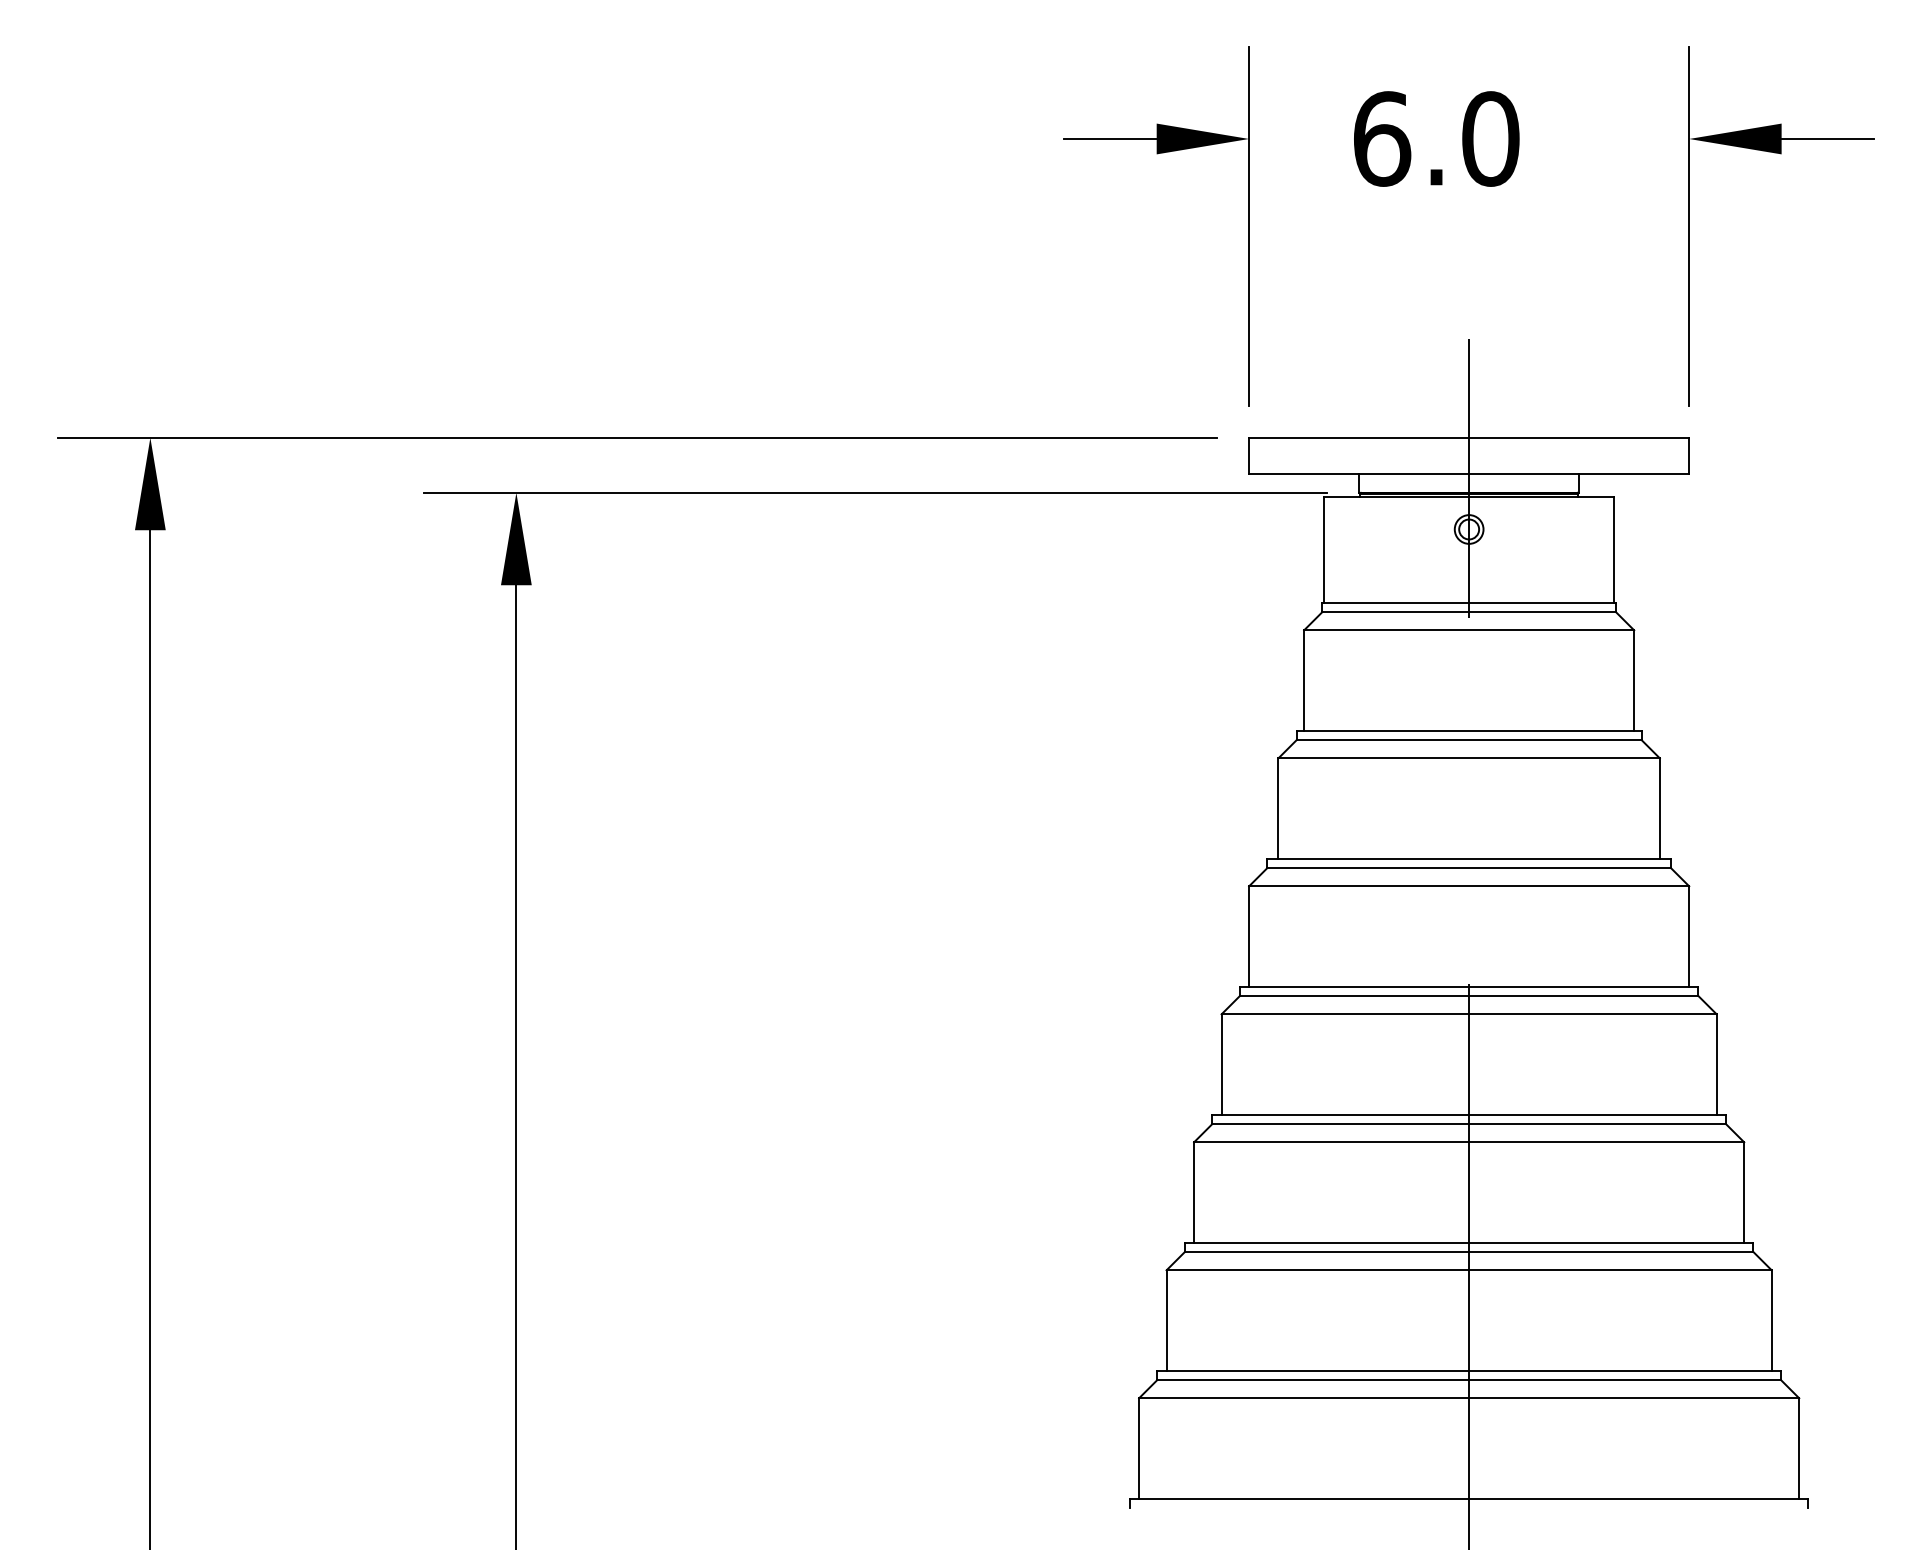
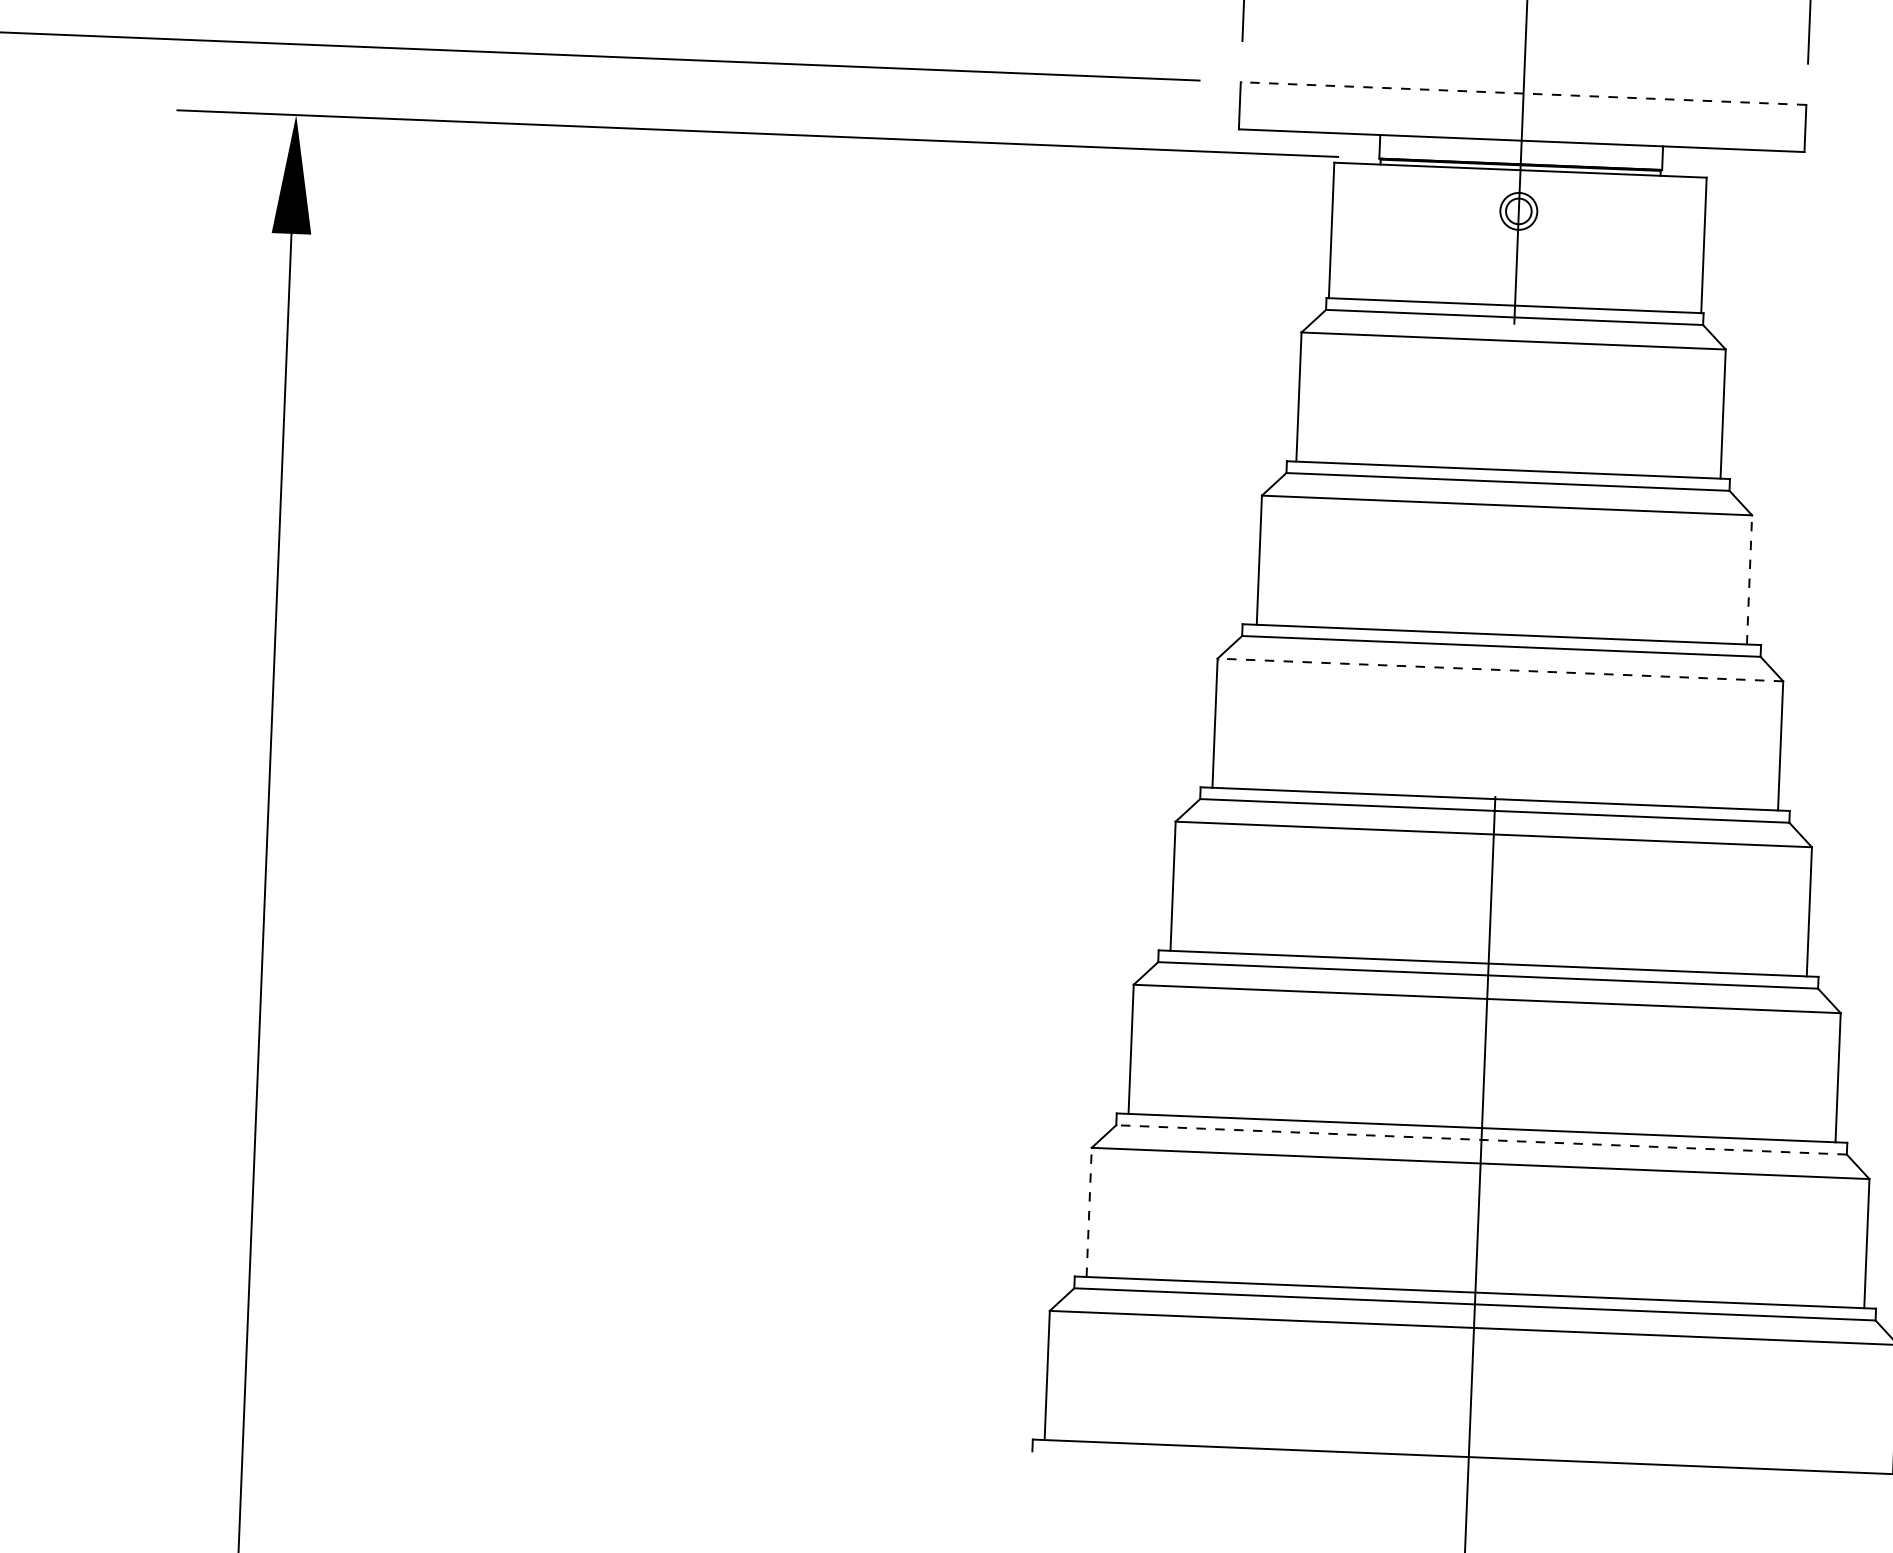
line: (1468, 437) -> (1522, 93), solid -> dashed
line: (1659, 808) -> (1749, 579), solid -> dashed
line: (1468, 886) -> (1499, 670), solid -> dashed
line: (1468, 1251) -> (1480, 1139), solid -> dashed
line: (1166, 1320) -> (1089, 1212), solid -> dashed

